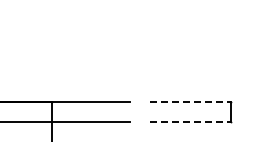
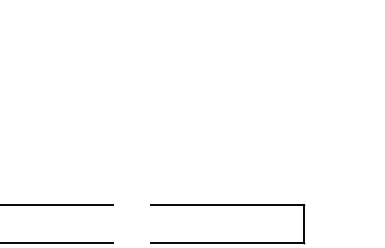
line: (190, 101) -> (227, 204), dashed -> solid
line: (190, 121) -> (227, 242), dashed -> solid

